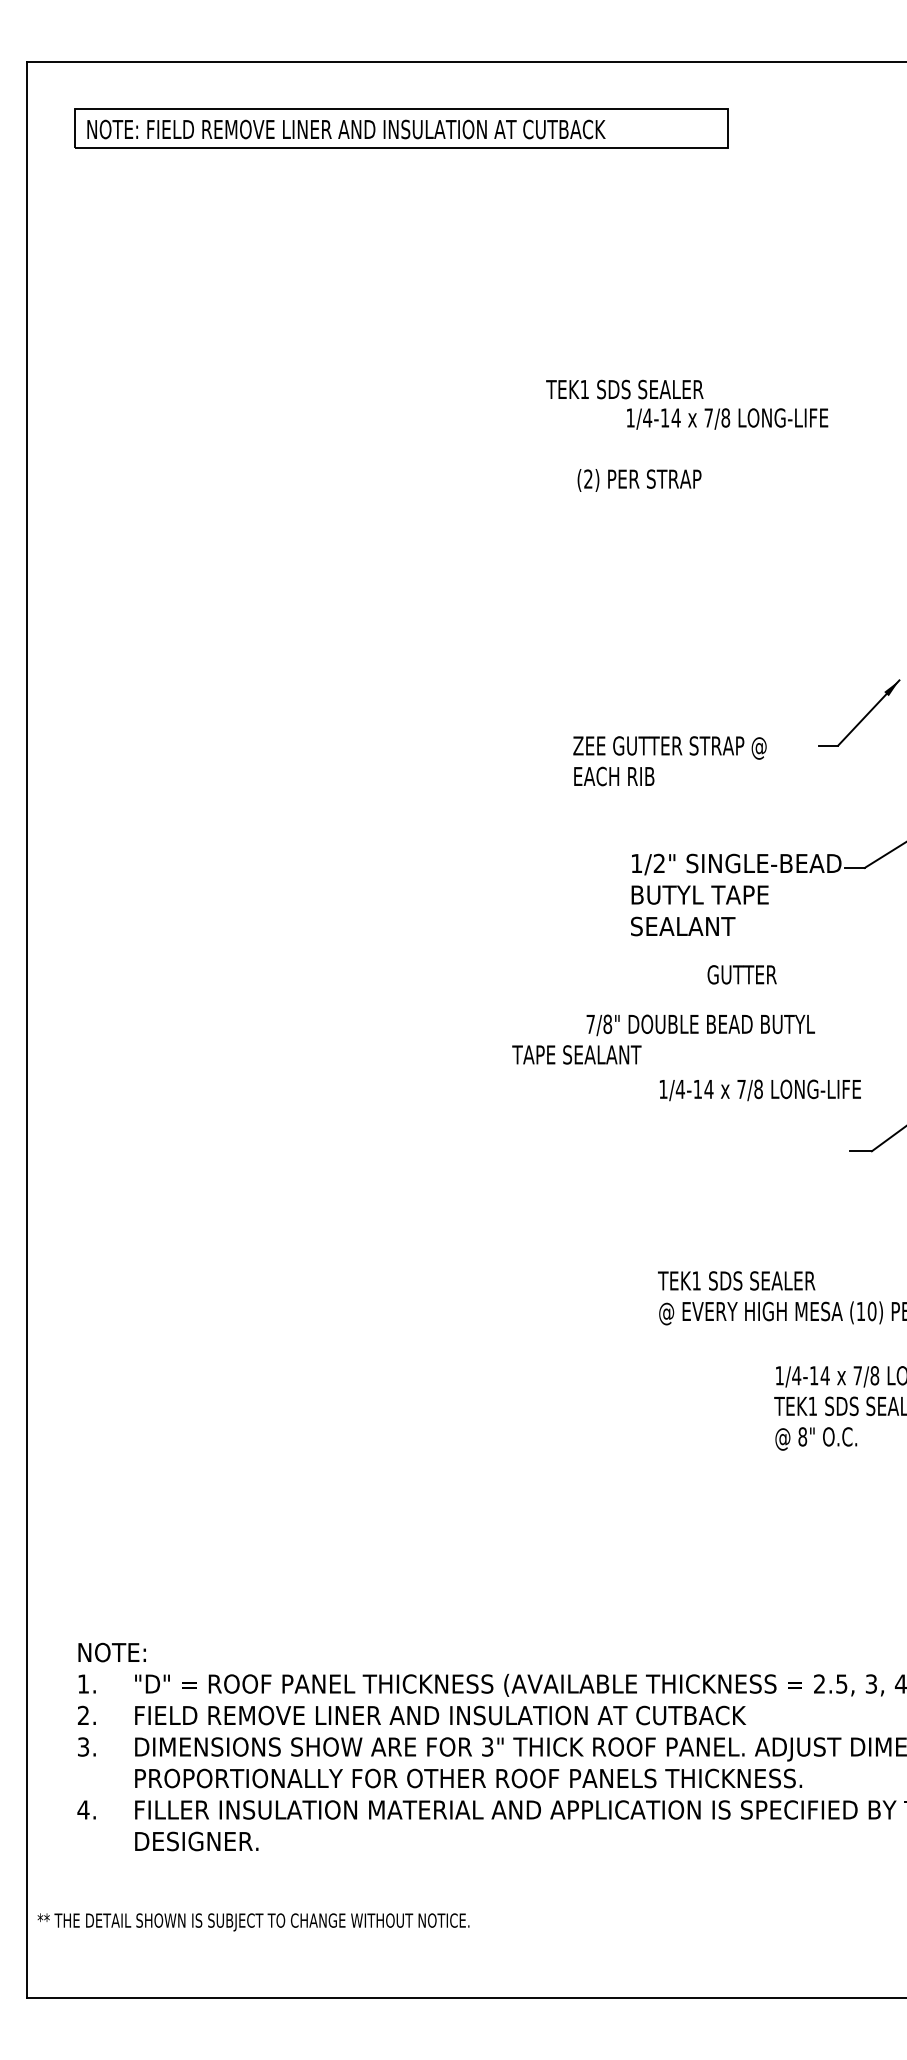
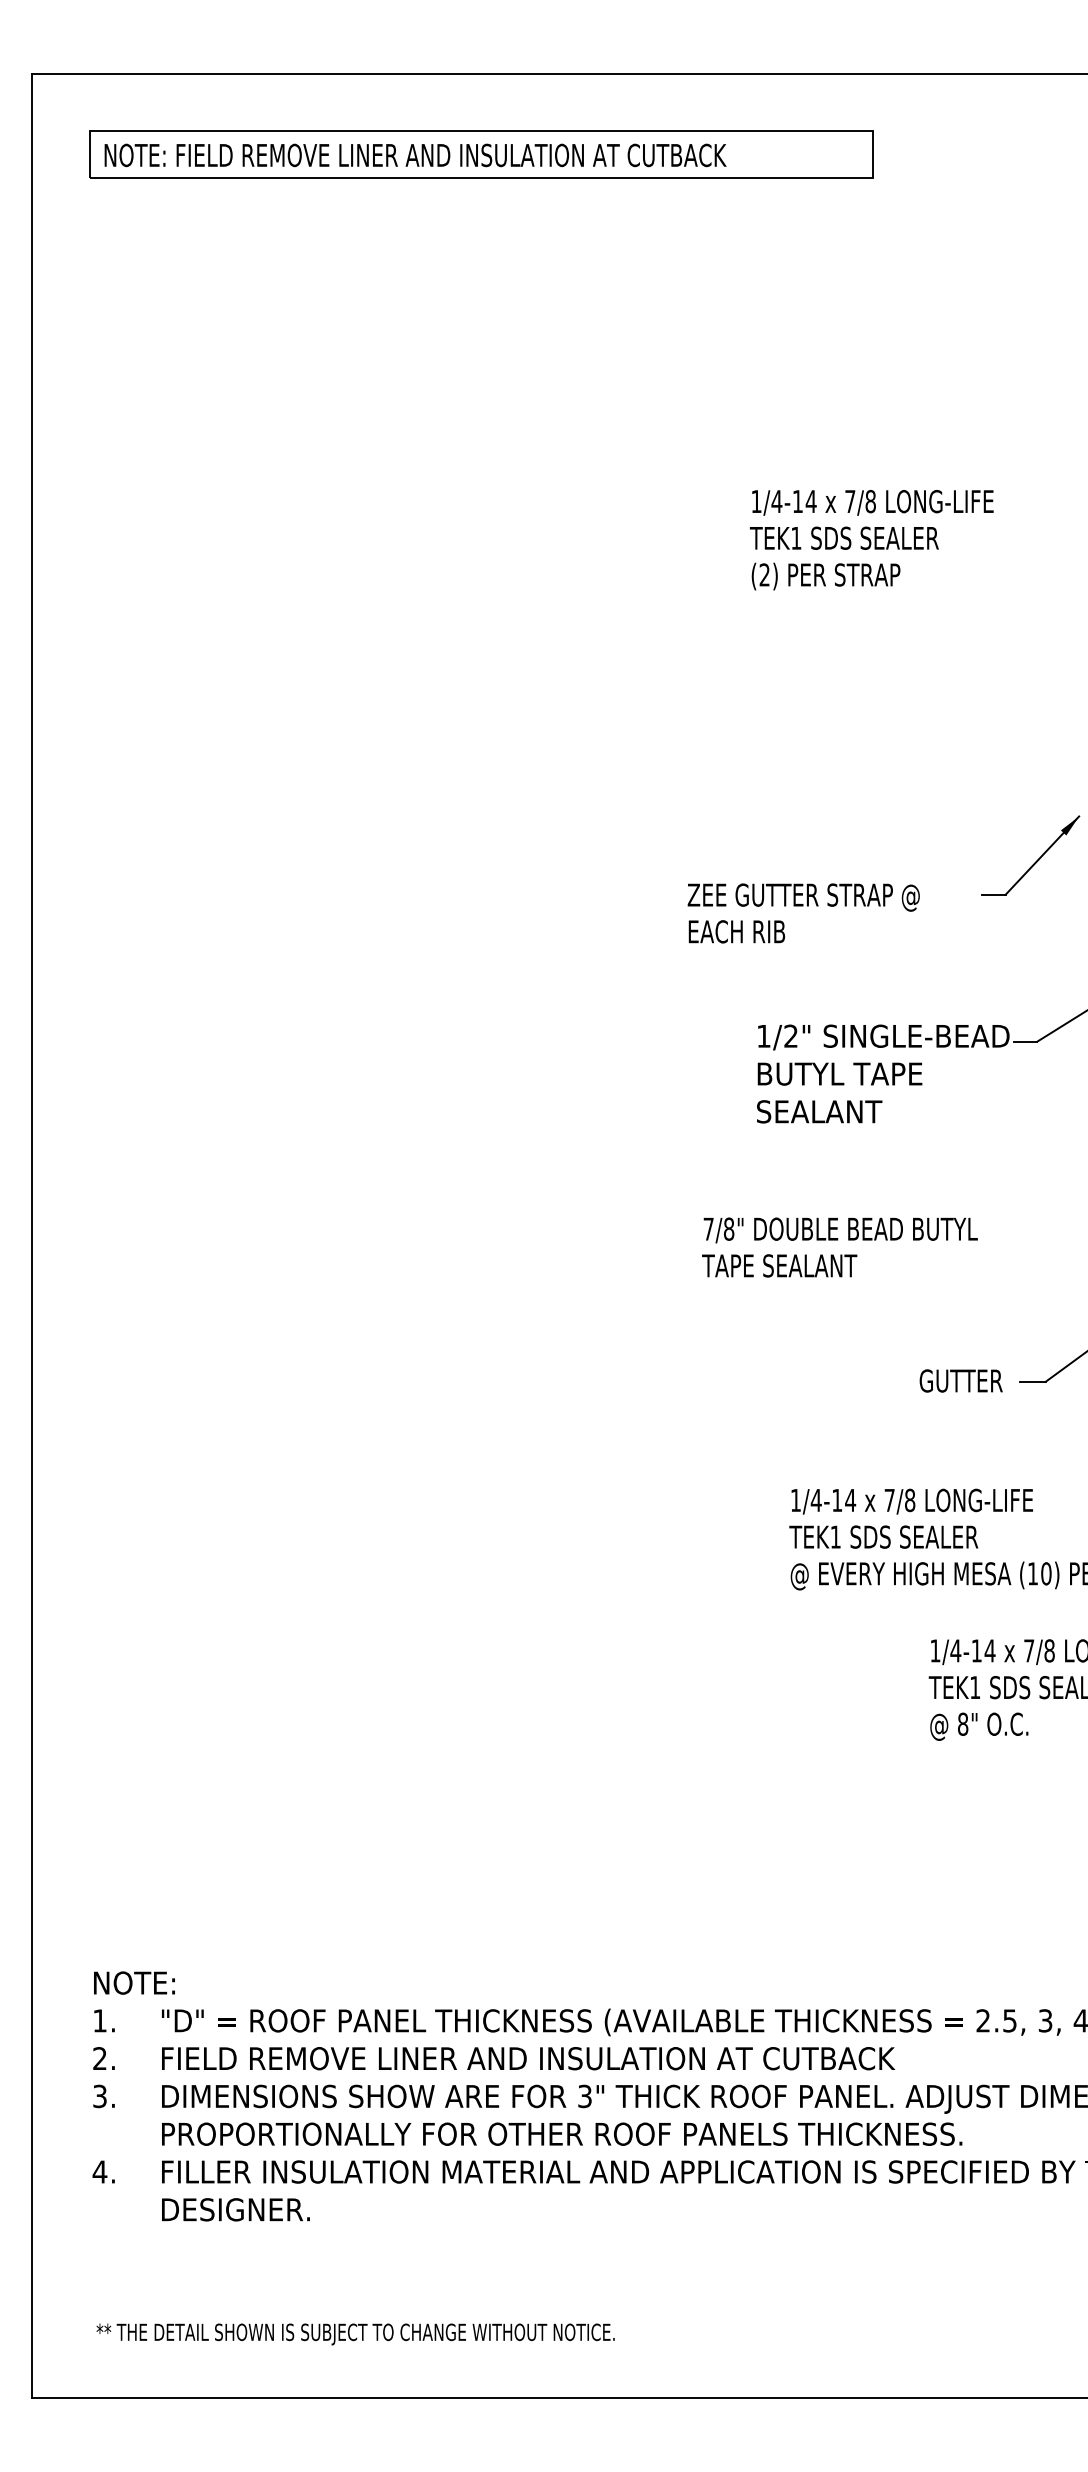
text: (624, 389) -> (844, 538), moved
text: (639, 480) -> (826, 576), moved
text: (741, 974) -> (960, 1380), moved
text: (576, 1054) -> (779, 1265), moved
text: (759, 1090) -> (911, 1501), moved
text: (253, 1922) -> (355, 2334), moved

